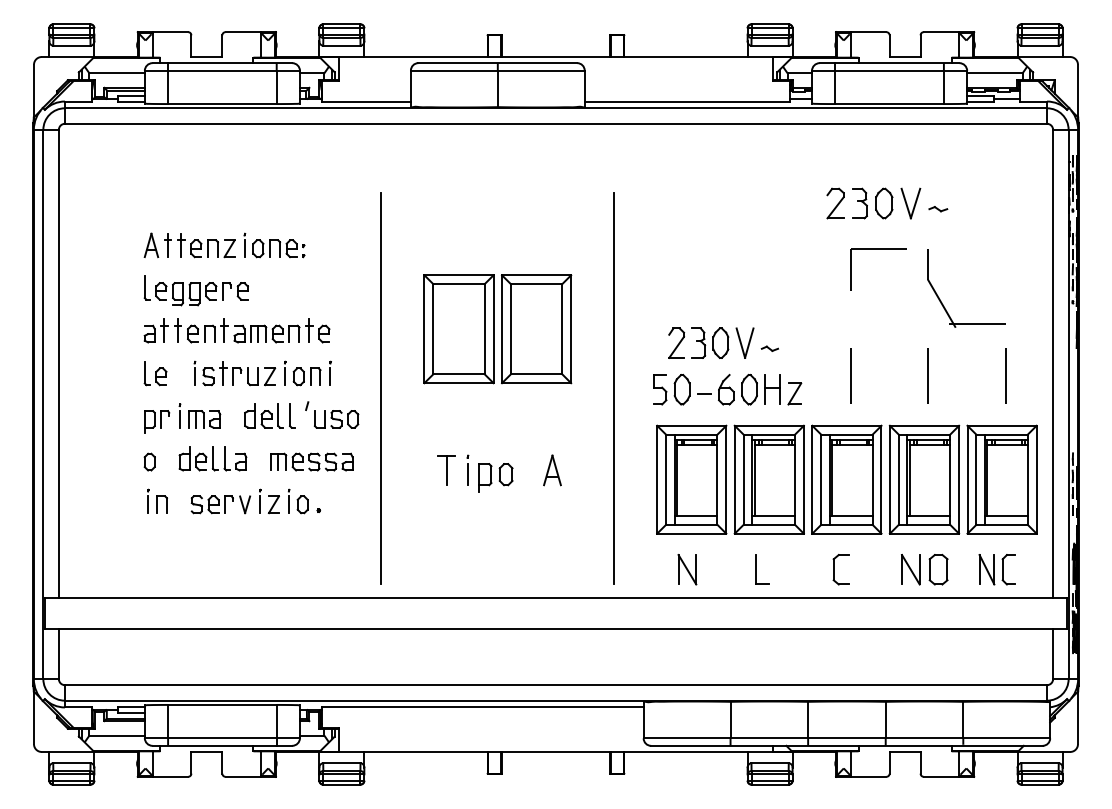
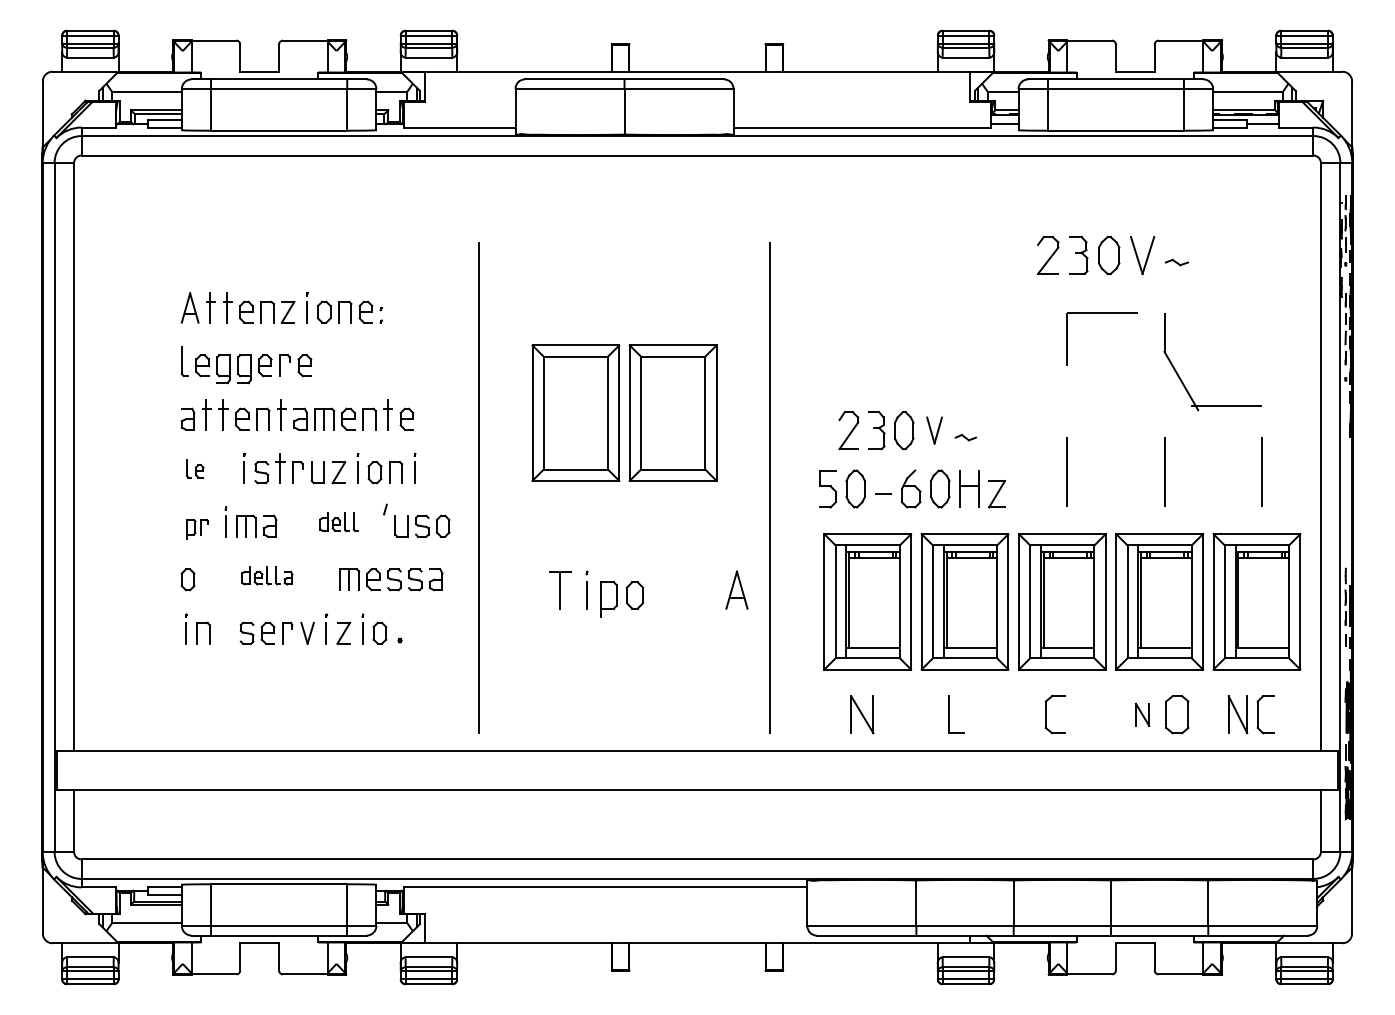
part: (744, 342) -> (933, 429), size x0.7
part: (155, 373) -> (195, 468), size x0.6
part: (269, 415) -> (338, 521), size x0.6
part: (157, 421) -> (197, 528), size x0.7
part: (212, 458) -> (266, 575), size x0.6
part: (552, 470) -> (737, 590), moved
part: (910, 569) -> (1142, 714), size x0.6

